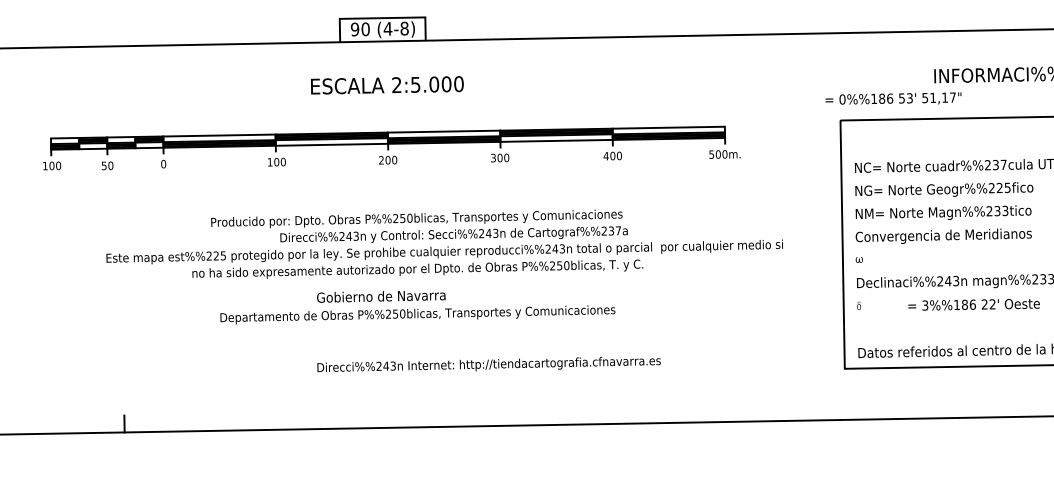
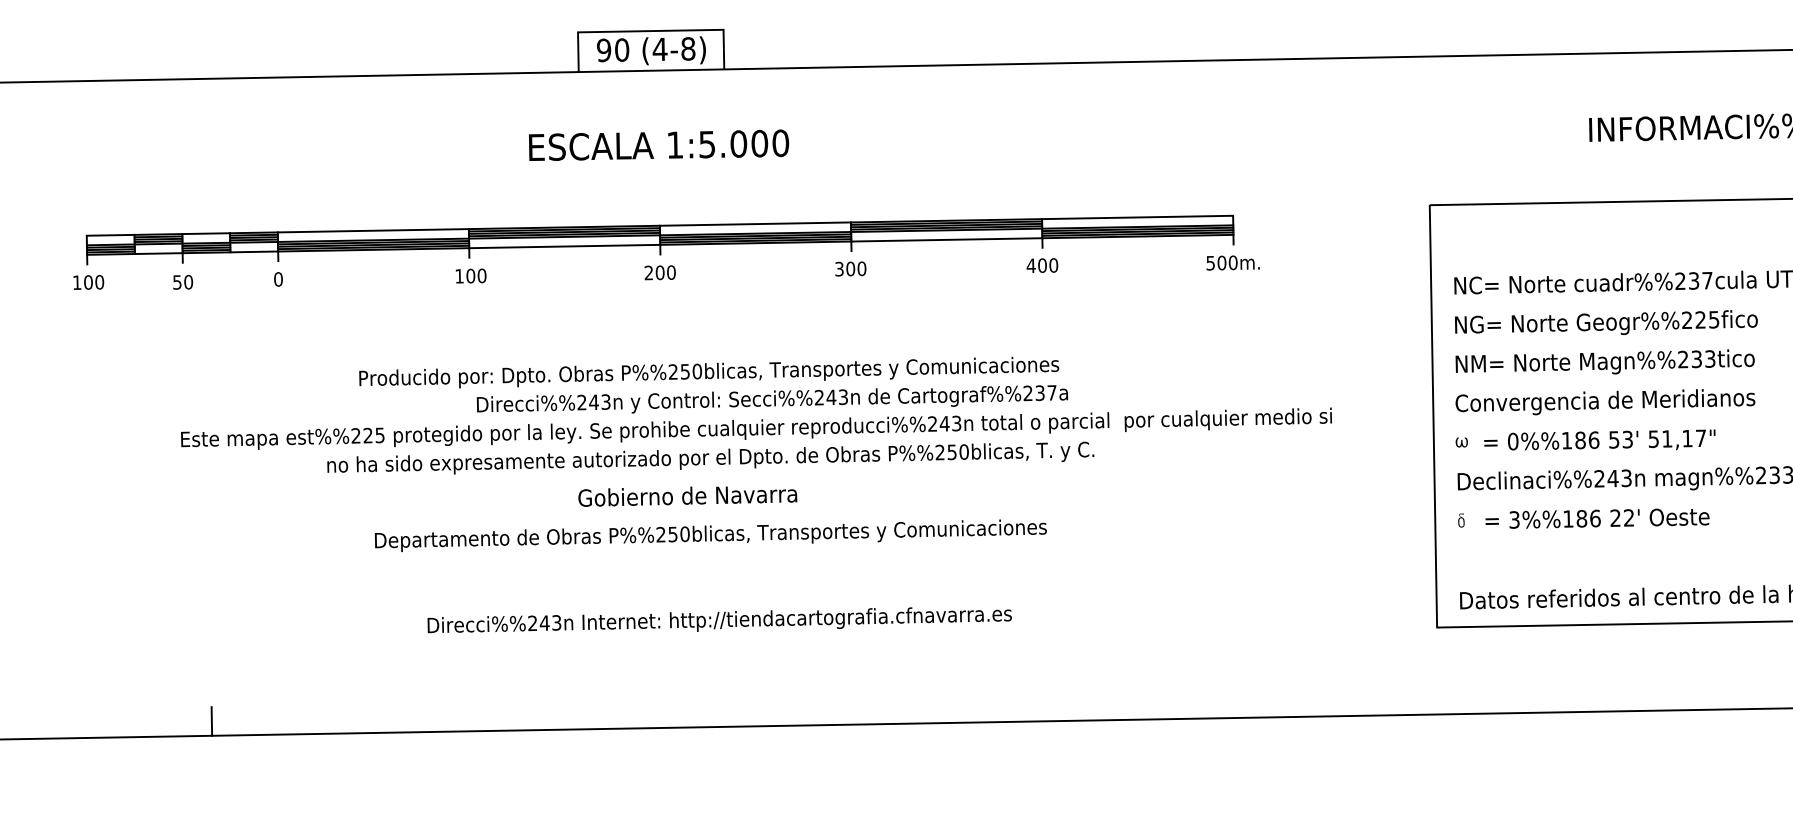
text: (396, 85) -> (674, 145), 2:5.000 -> 1:5.000
text: (893, 98) -> (1599, 439), moved
text: (381, 296) -> (688, 496), moved
text: (973, 304) -> (1596, 518), moved
text: (488, 364) -> (718, 620), moved

